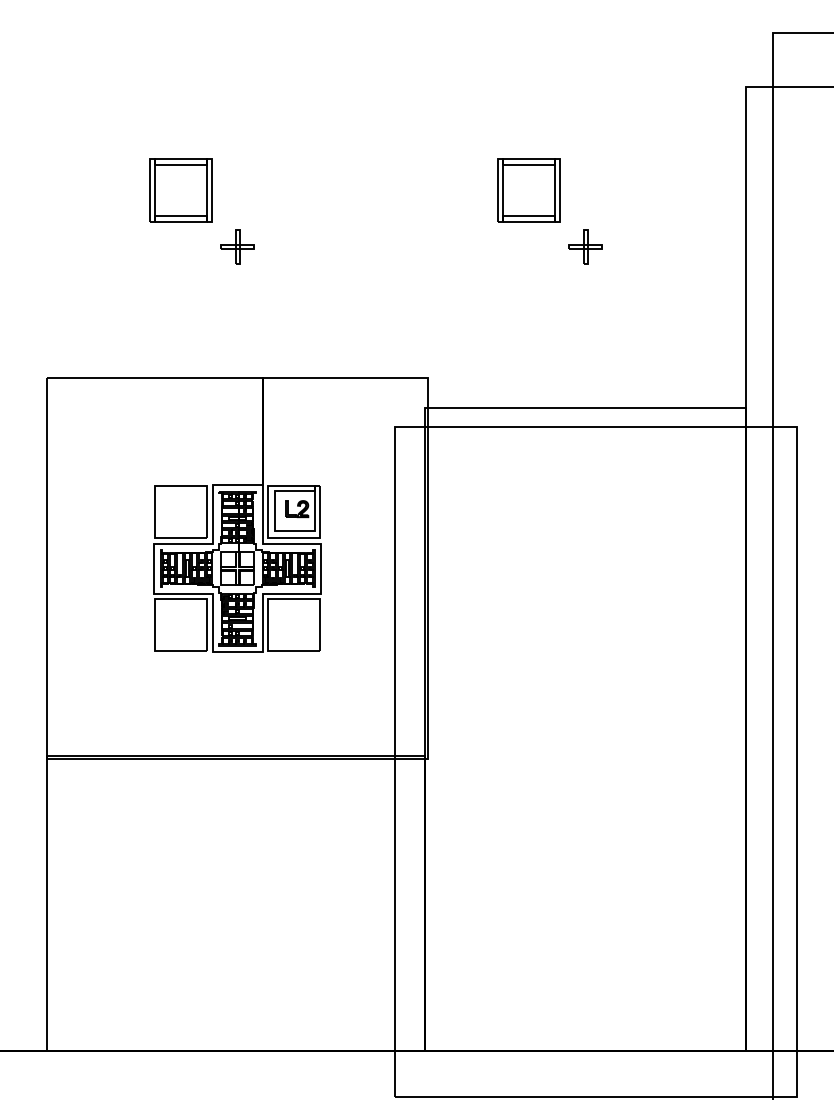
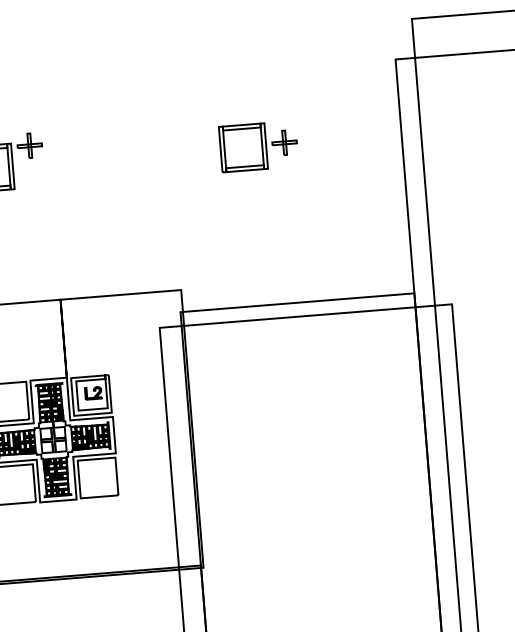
part: (237, 246) -> (29, 145), moved
part: (585, 246) -> (284, 142), moved

